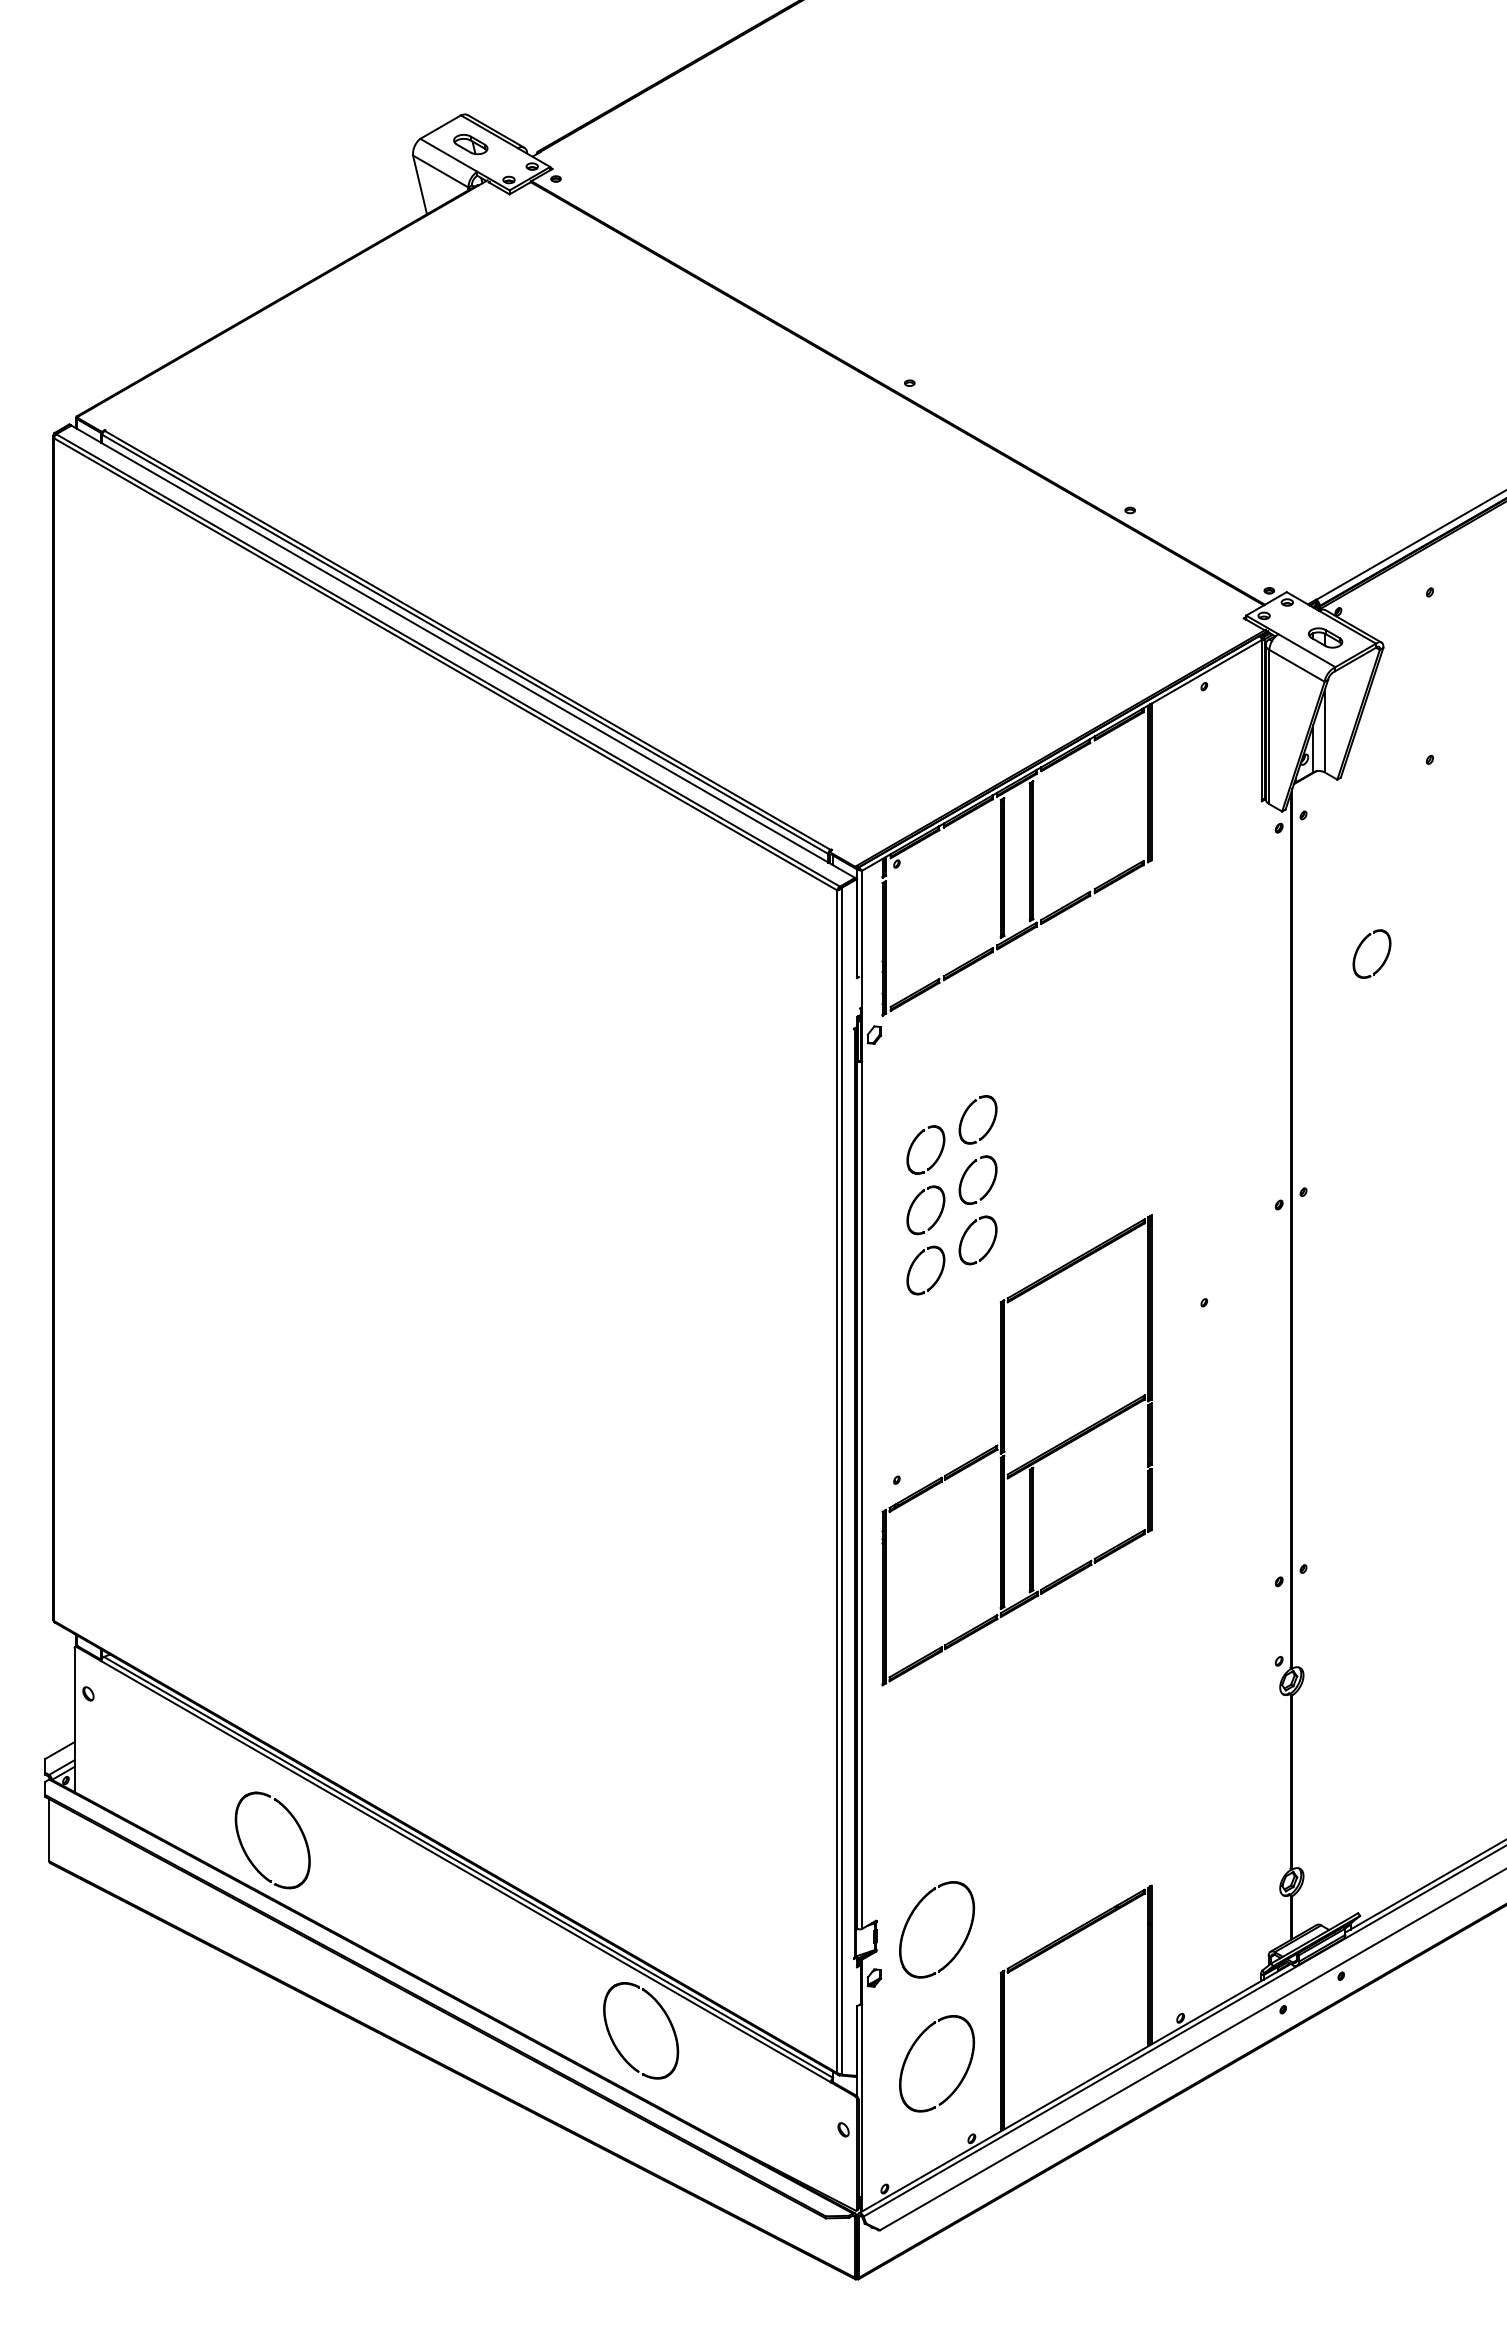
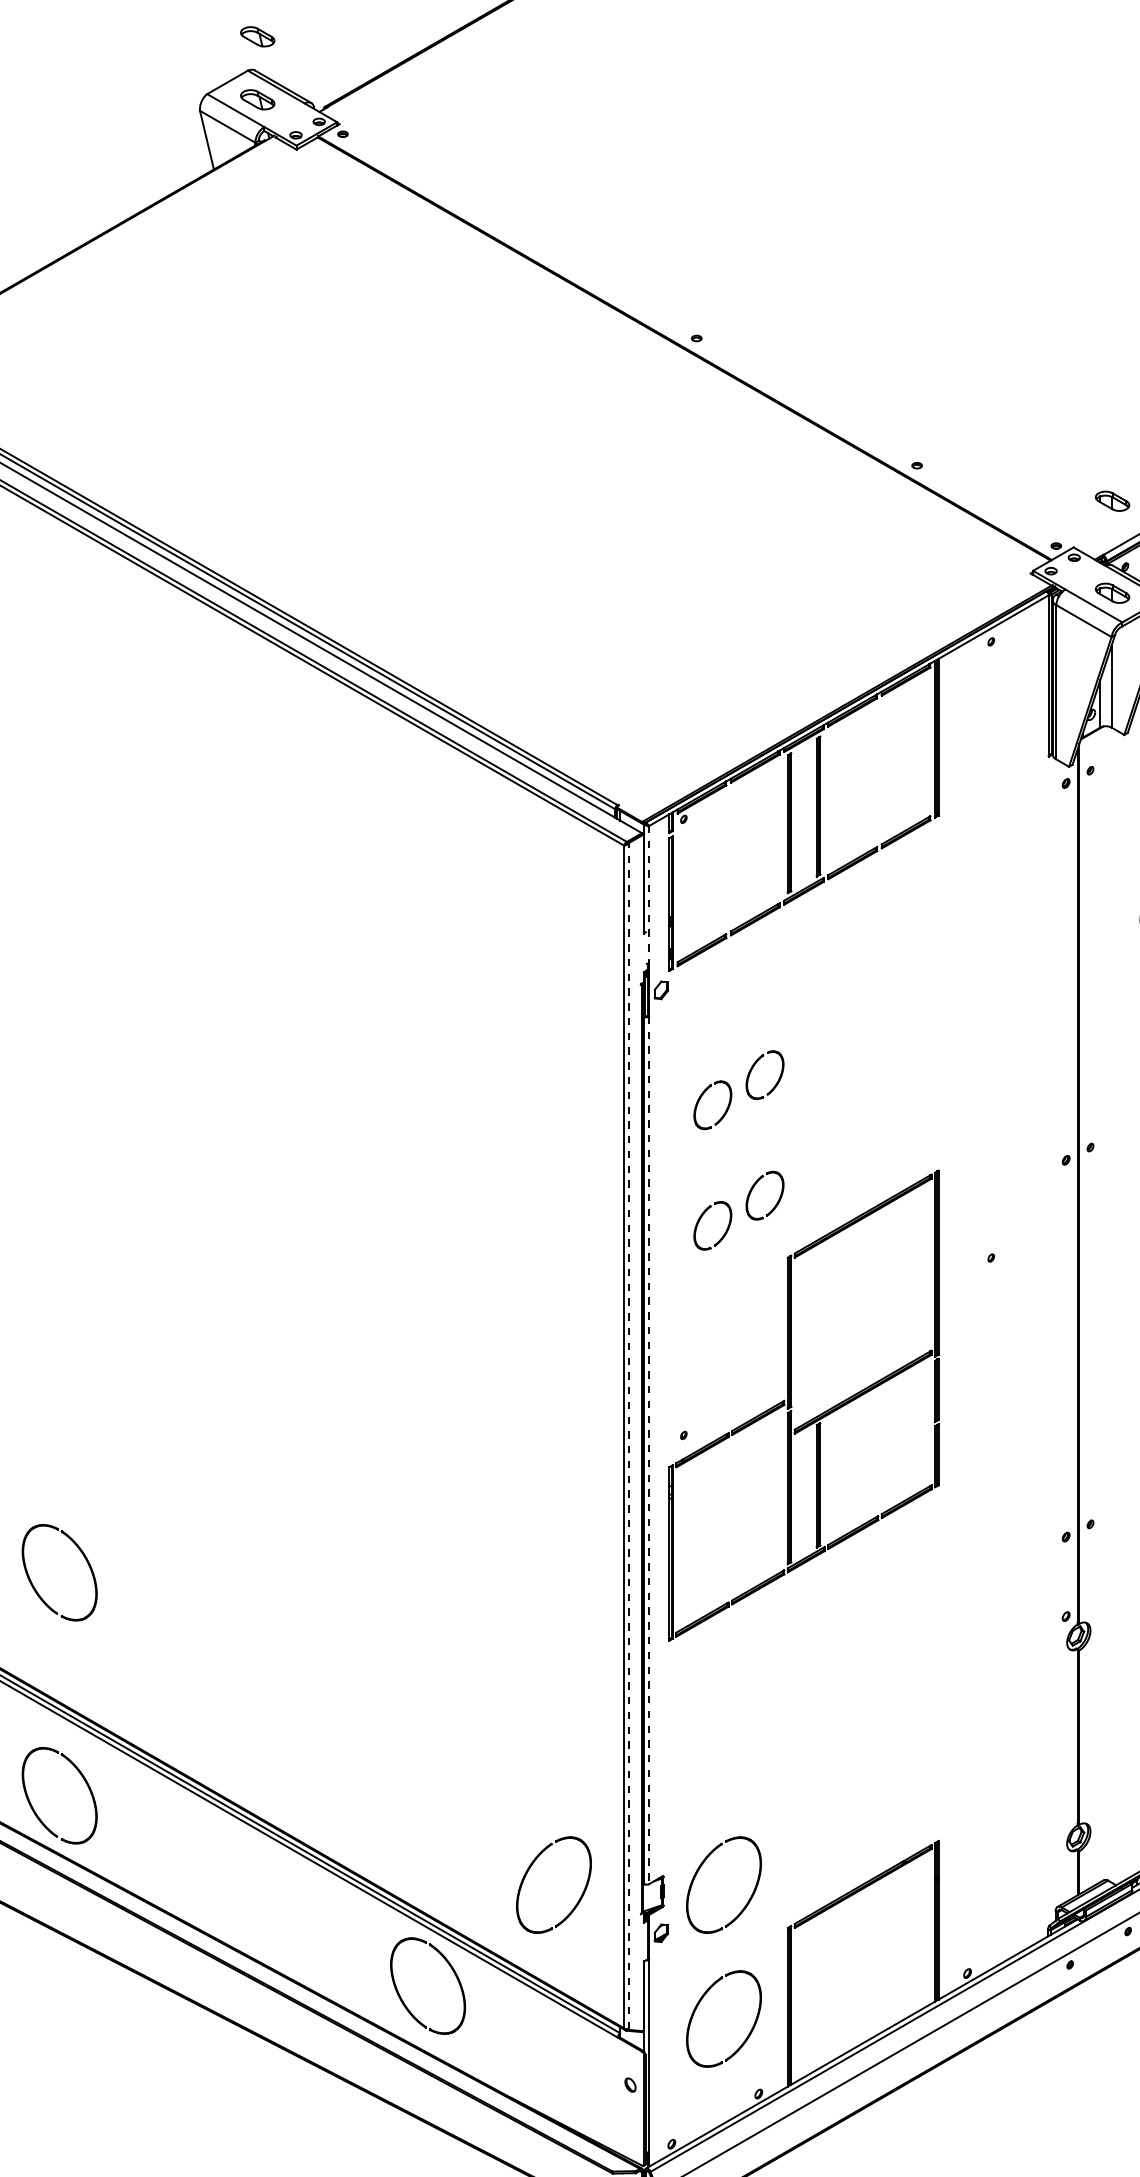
part: (470, 81) -> (257, 36), added
part: (1325, 545) -> (1112, 500), added
line: (862, 939) -> (649, 894), solid -> dashed
part: (966, 1173) -> (753, 1128), removed
part: (913, 1204) -> (700, 1159), removed
line: (841, 1480) -> (628, 1435), solid -> dashed
line: (862, 1495) -> (649, 1450), solid -> dashed
part: (248, 1632) -> (35, 1587), added
part: (791, 1944) -> (578, 1899), added

